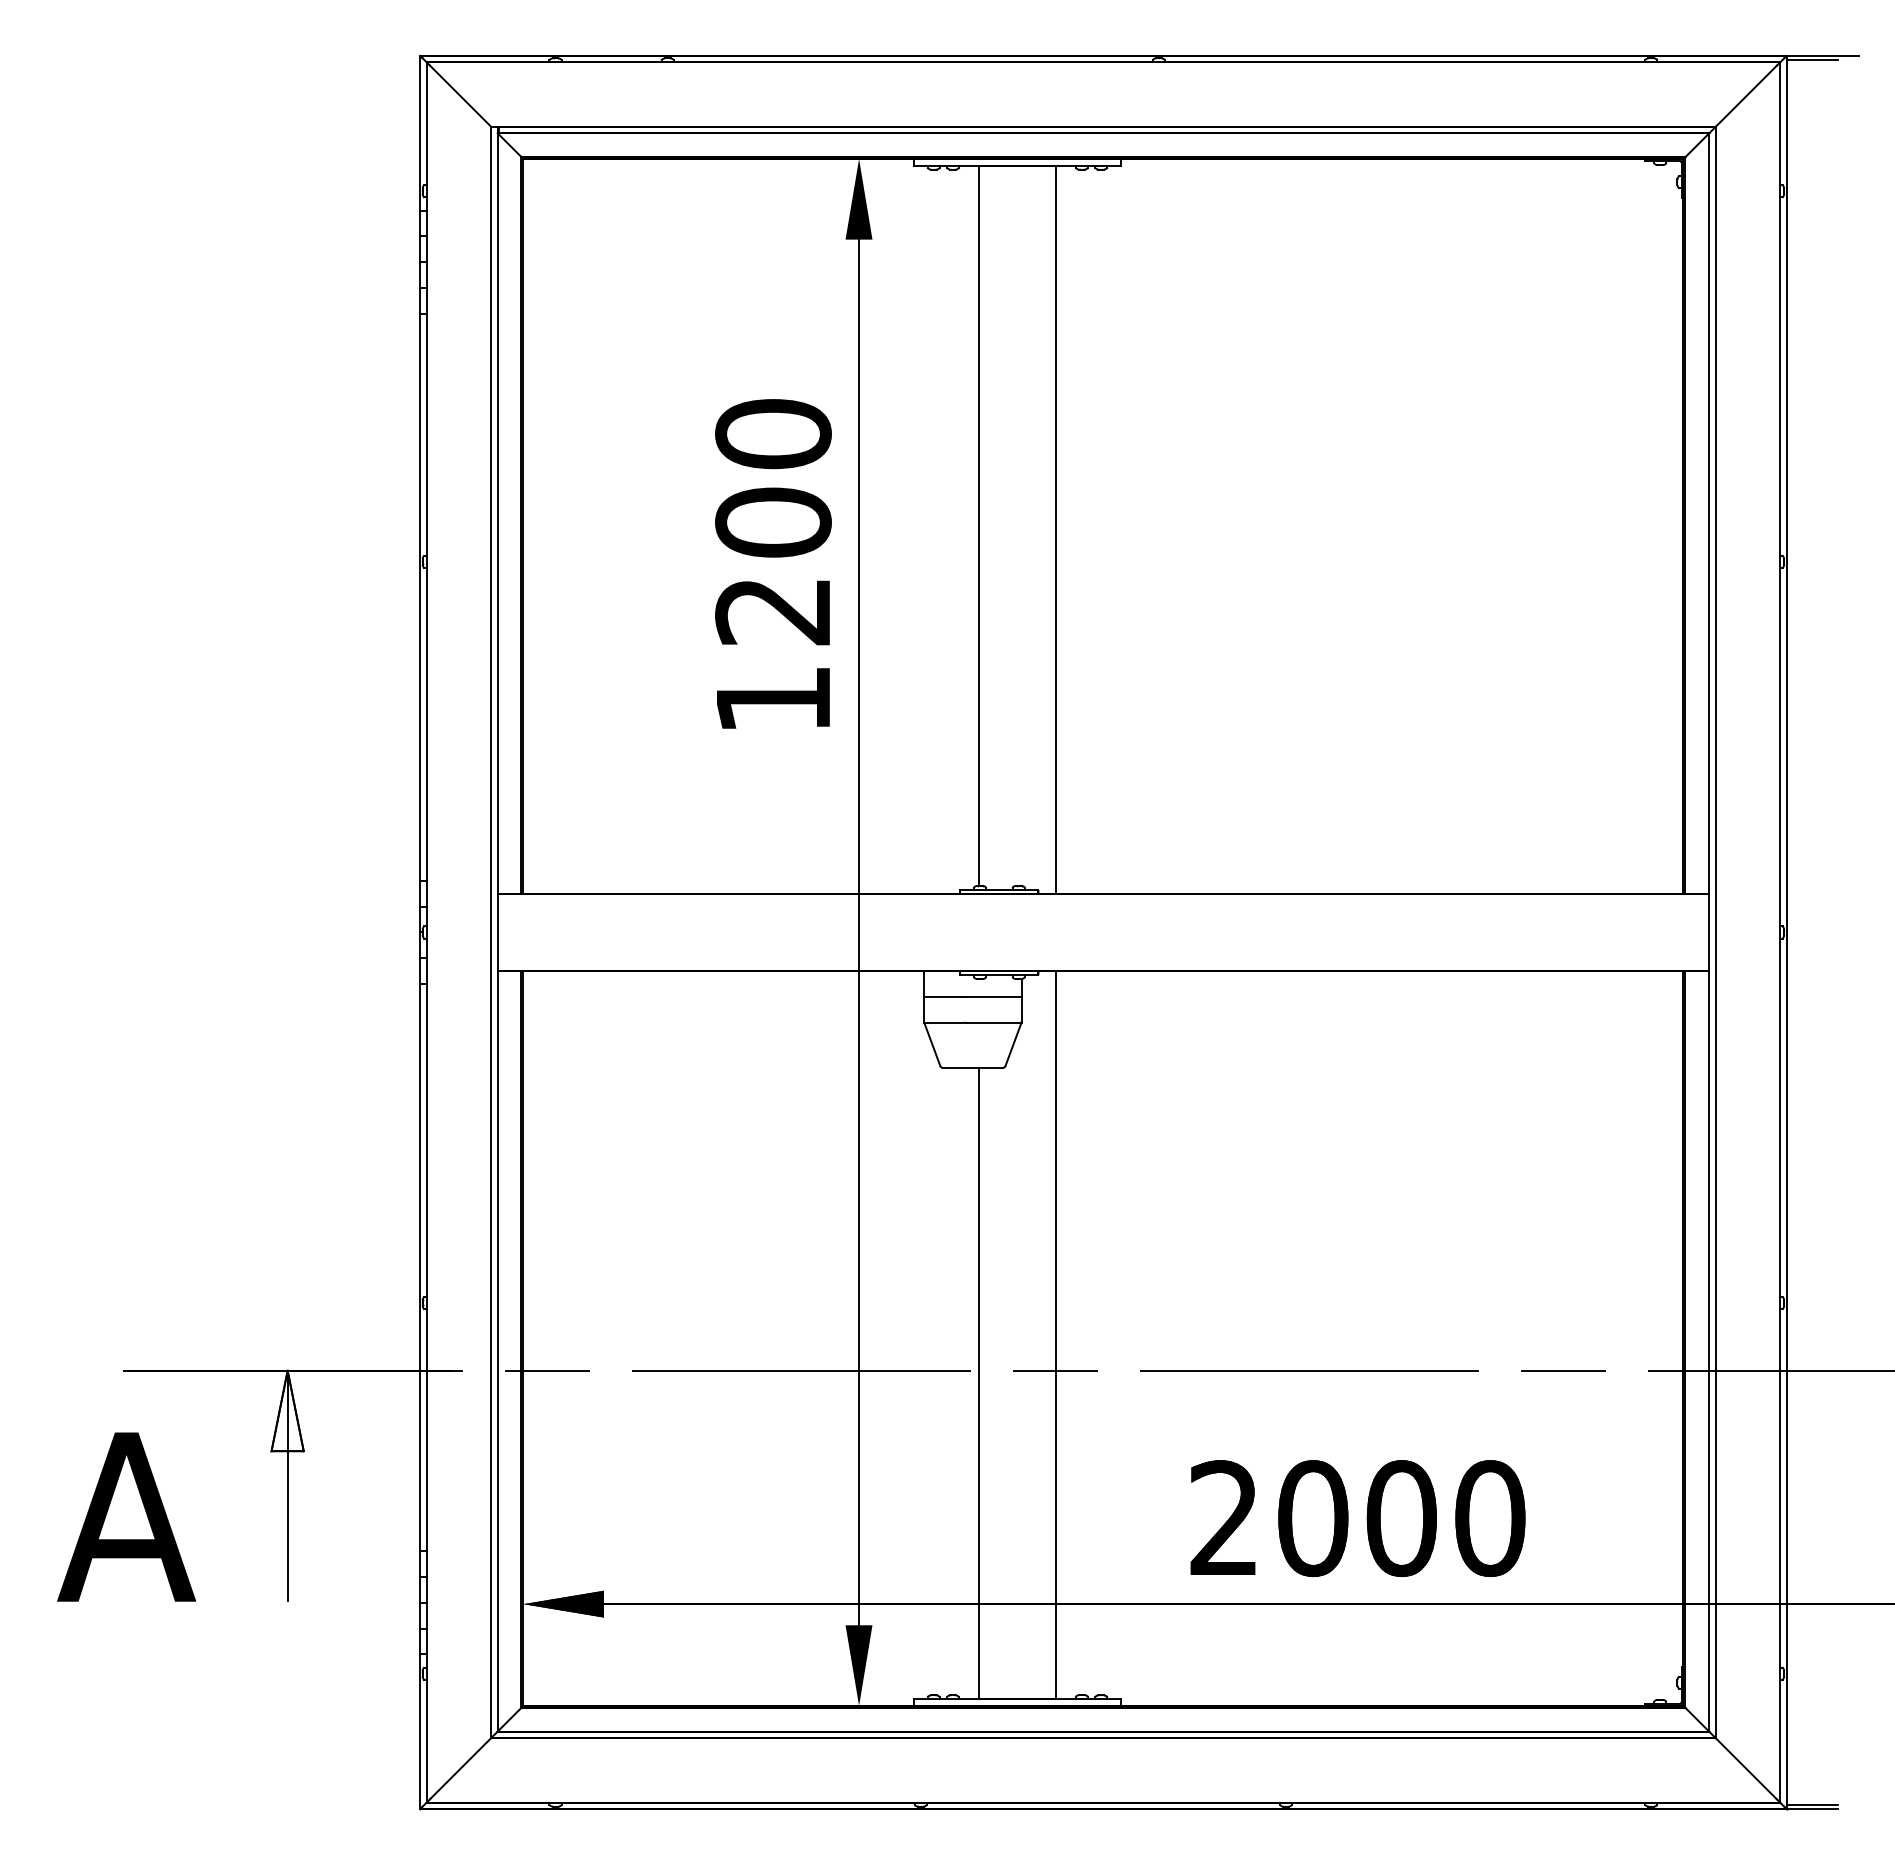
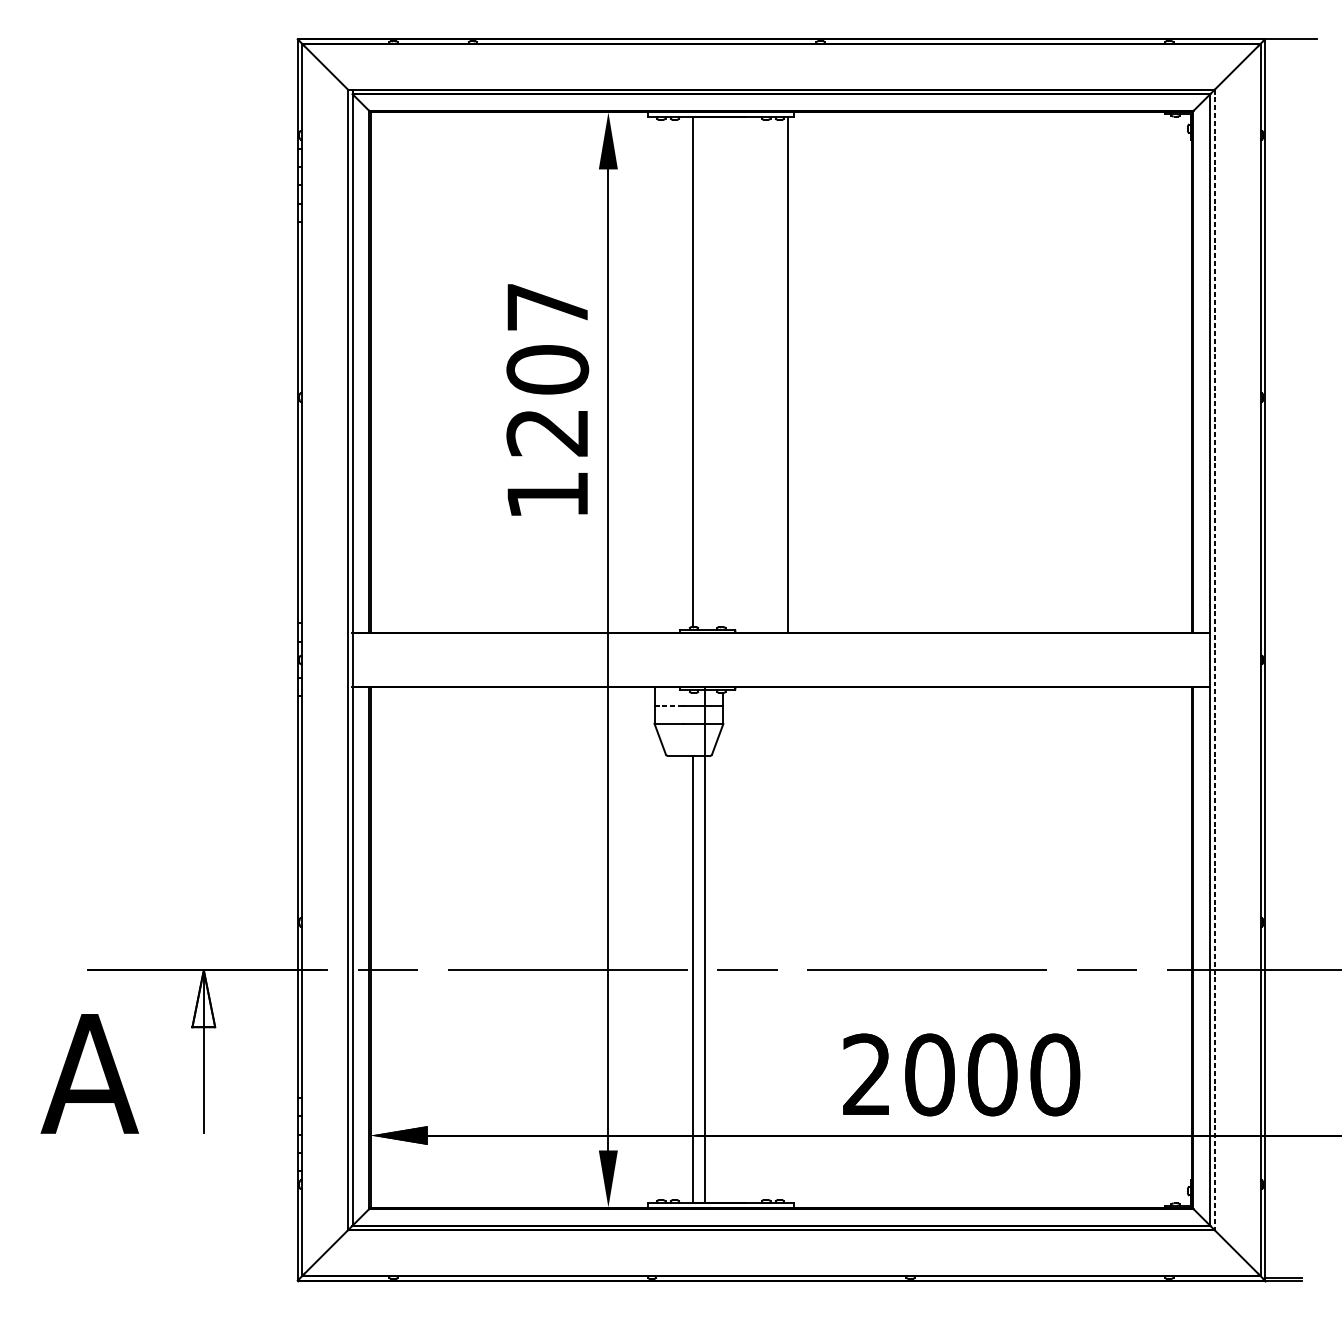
line: (1812, 59) -> (1283, 41), removed
text: (773, 434) -> (547, 307), 1200 -> 1207
line: (1056, 529) -> (788, 374), moved
line: (1715, 932) -> (1214, 660), solid -> dashed
line: (944, 996) -> (668, 705), solid -> dashed
line: (1056, 1335) -> (704, 945), moved

